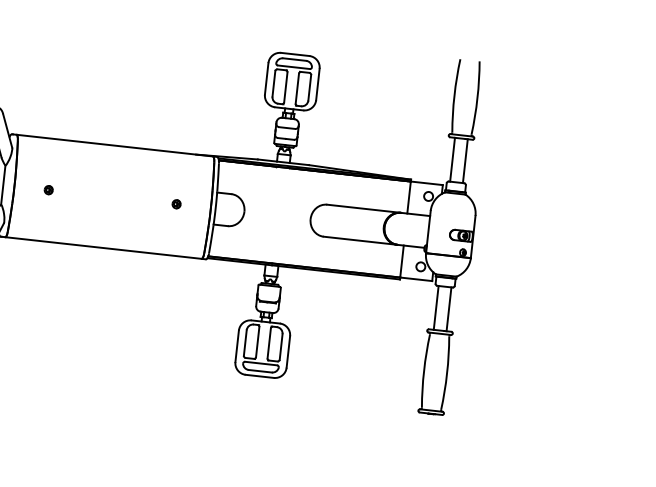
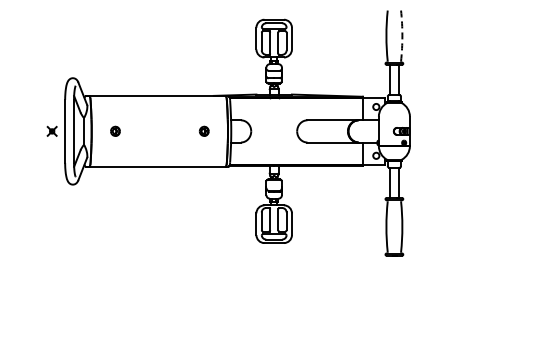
arc: (477, 97) -> (402, 35), solid -> dashed
part: (48, 190) -> (115, 131), size x1.6
part: (175, 204) -> (203, 131), size x1.6

